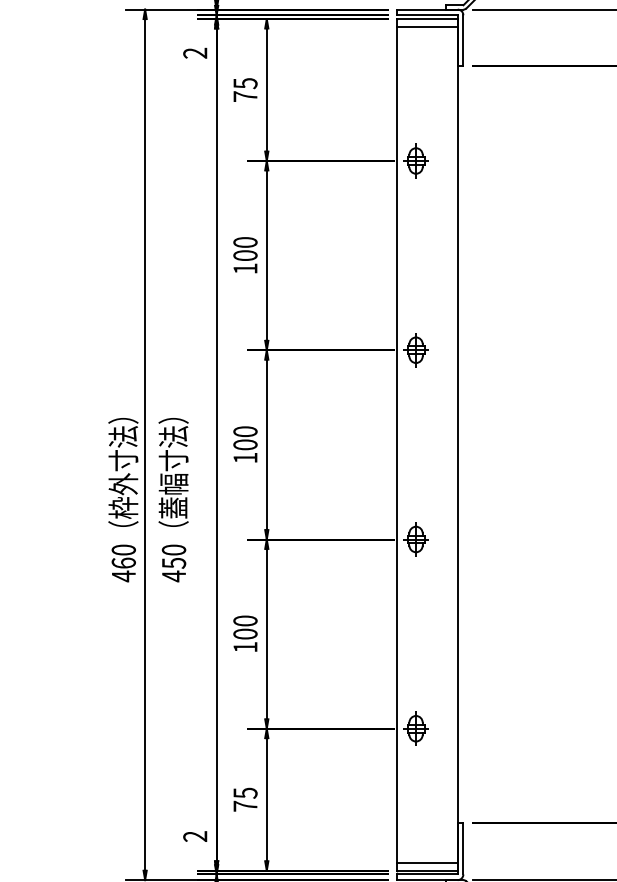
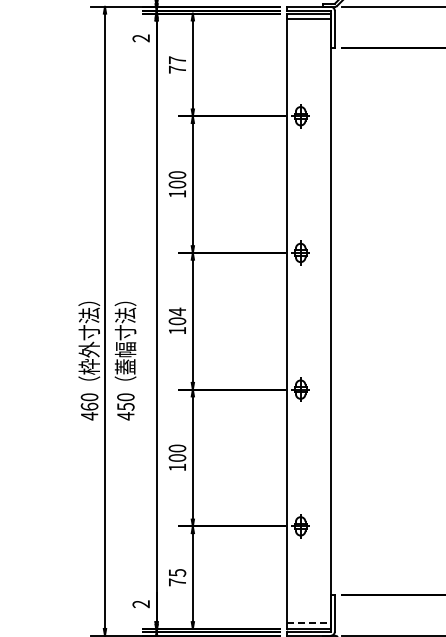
text: (245, 83) -> (177, 60), 75 -> 77
text: (245, 431) -> (177, 311), 100 -> 104
line: (426, 863) -> (308, 623), solid -> dashed

